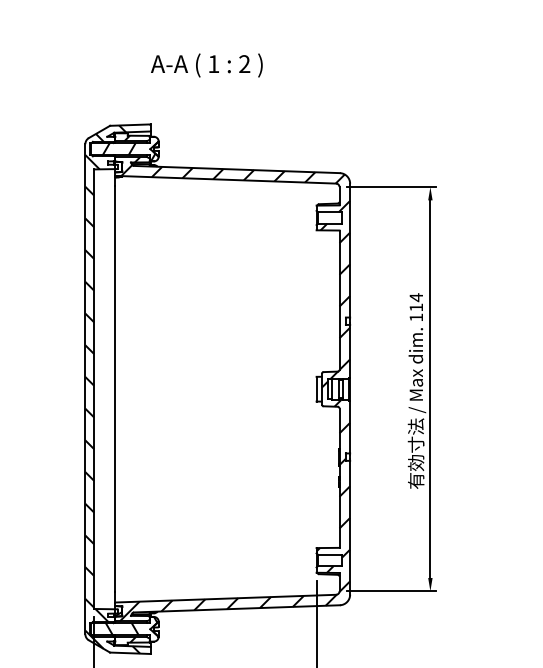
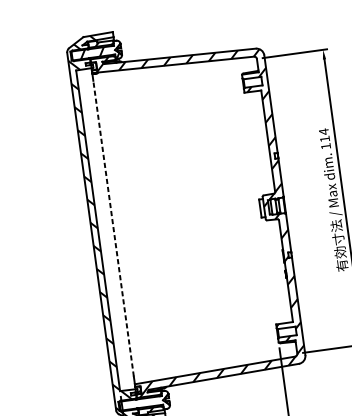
line: (115, 389) -> (113, 228), solid -> dashed
hatch: (131, 626) -> (149, 400), removed

